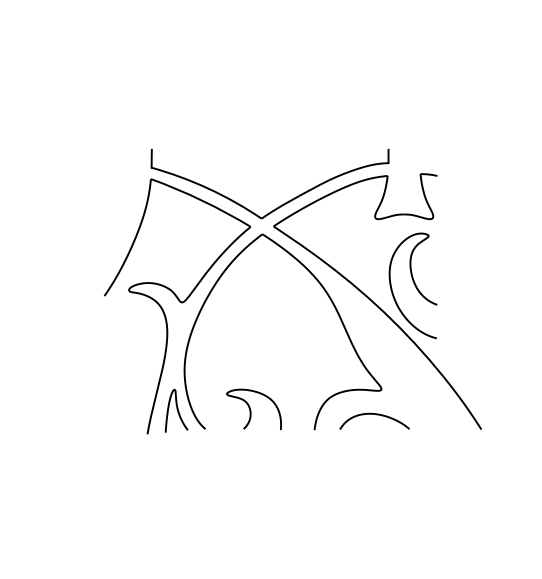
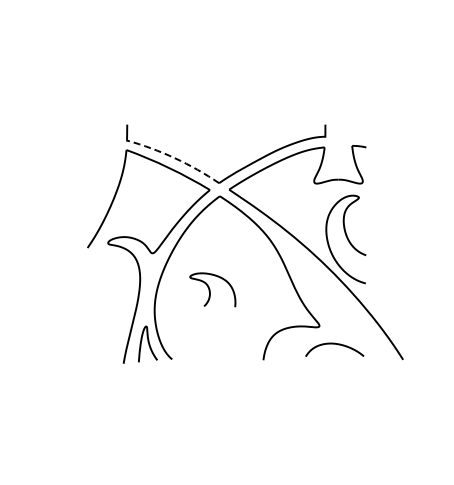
arc: (208, 189) -> (174, 158), solid -> dashed
curve: (251, 408) -> (210, 289), moved
curve: (374, 414) -> (334, 344), moved

